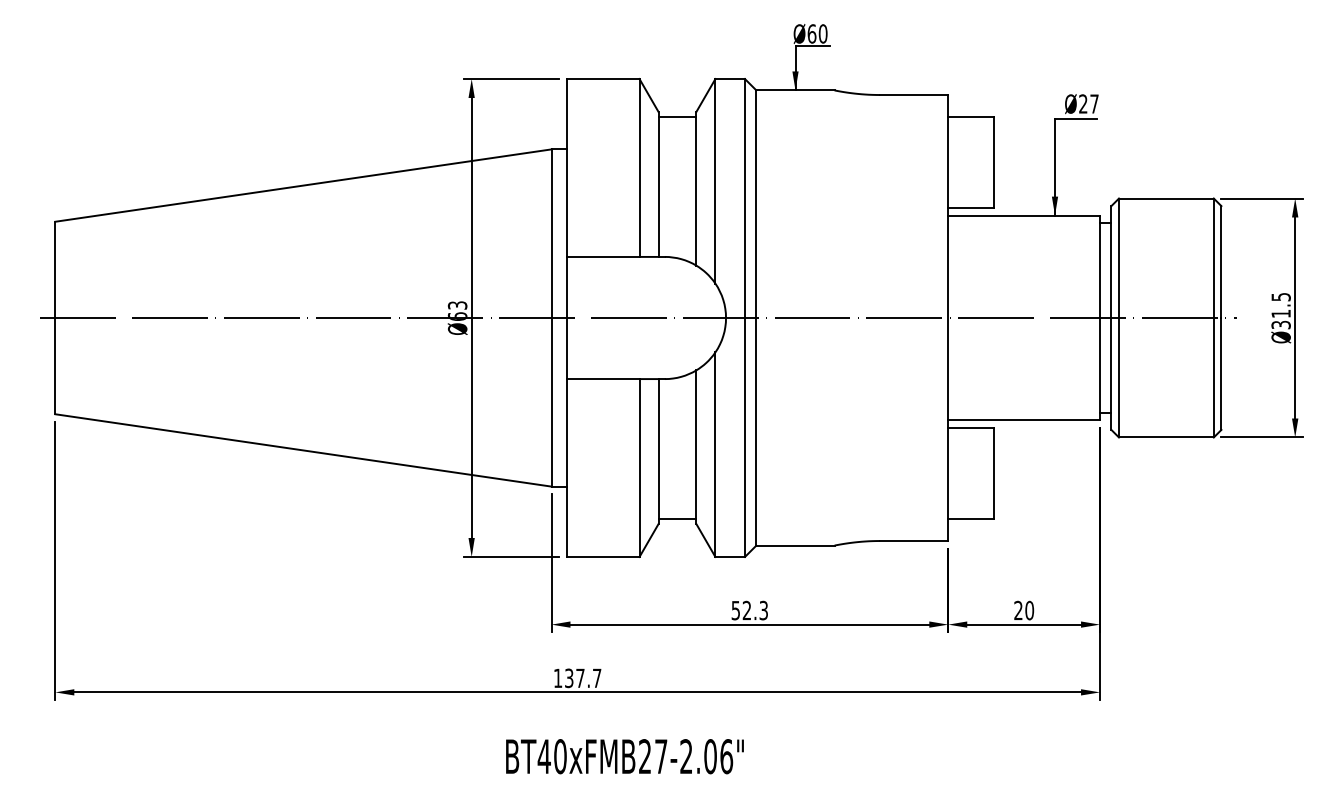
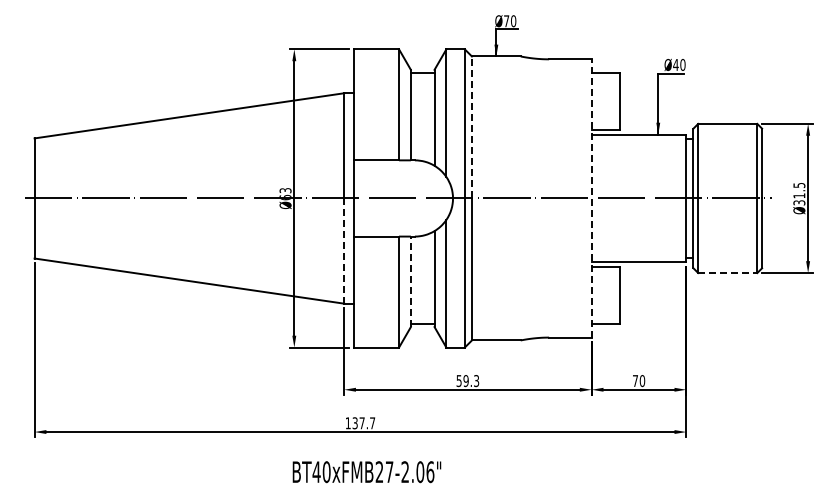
text: (811, 34) -> (506, 21), Ø60 -> Ø70
text: (1089, 103) -> (679, 64), Ø27 -> Ø40
line: (755, 204) -> (471, 127), solid -> dashed
line: (947, 316) -> (591, 197), solid -> dashed
line: (552, 403) -> (344, 251), solid -> dashed
line: (1165, 438) -> (727, 273), solid -> dashed
line: (657, 451) -> (410, 281), solid -> dashed
text: (1016, 609) -> (634, 380), 20 -> 70
text: (746, 611) -> (465, 381), 52.3 -> 59.3
text: (624, 757) -> (366, 472), moved

